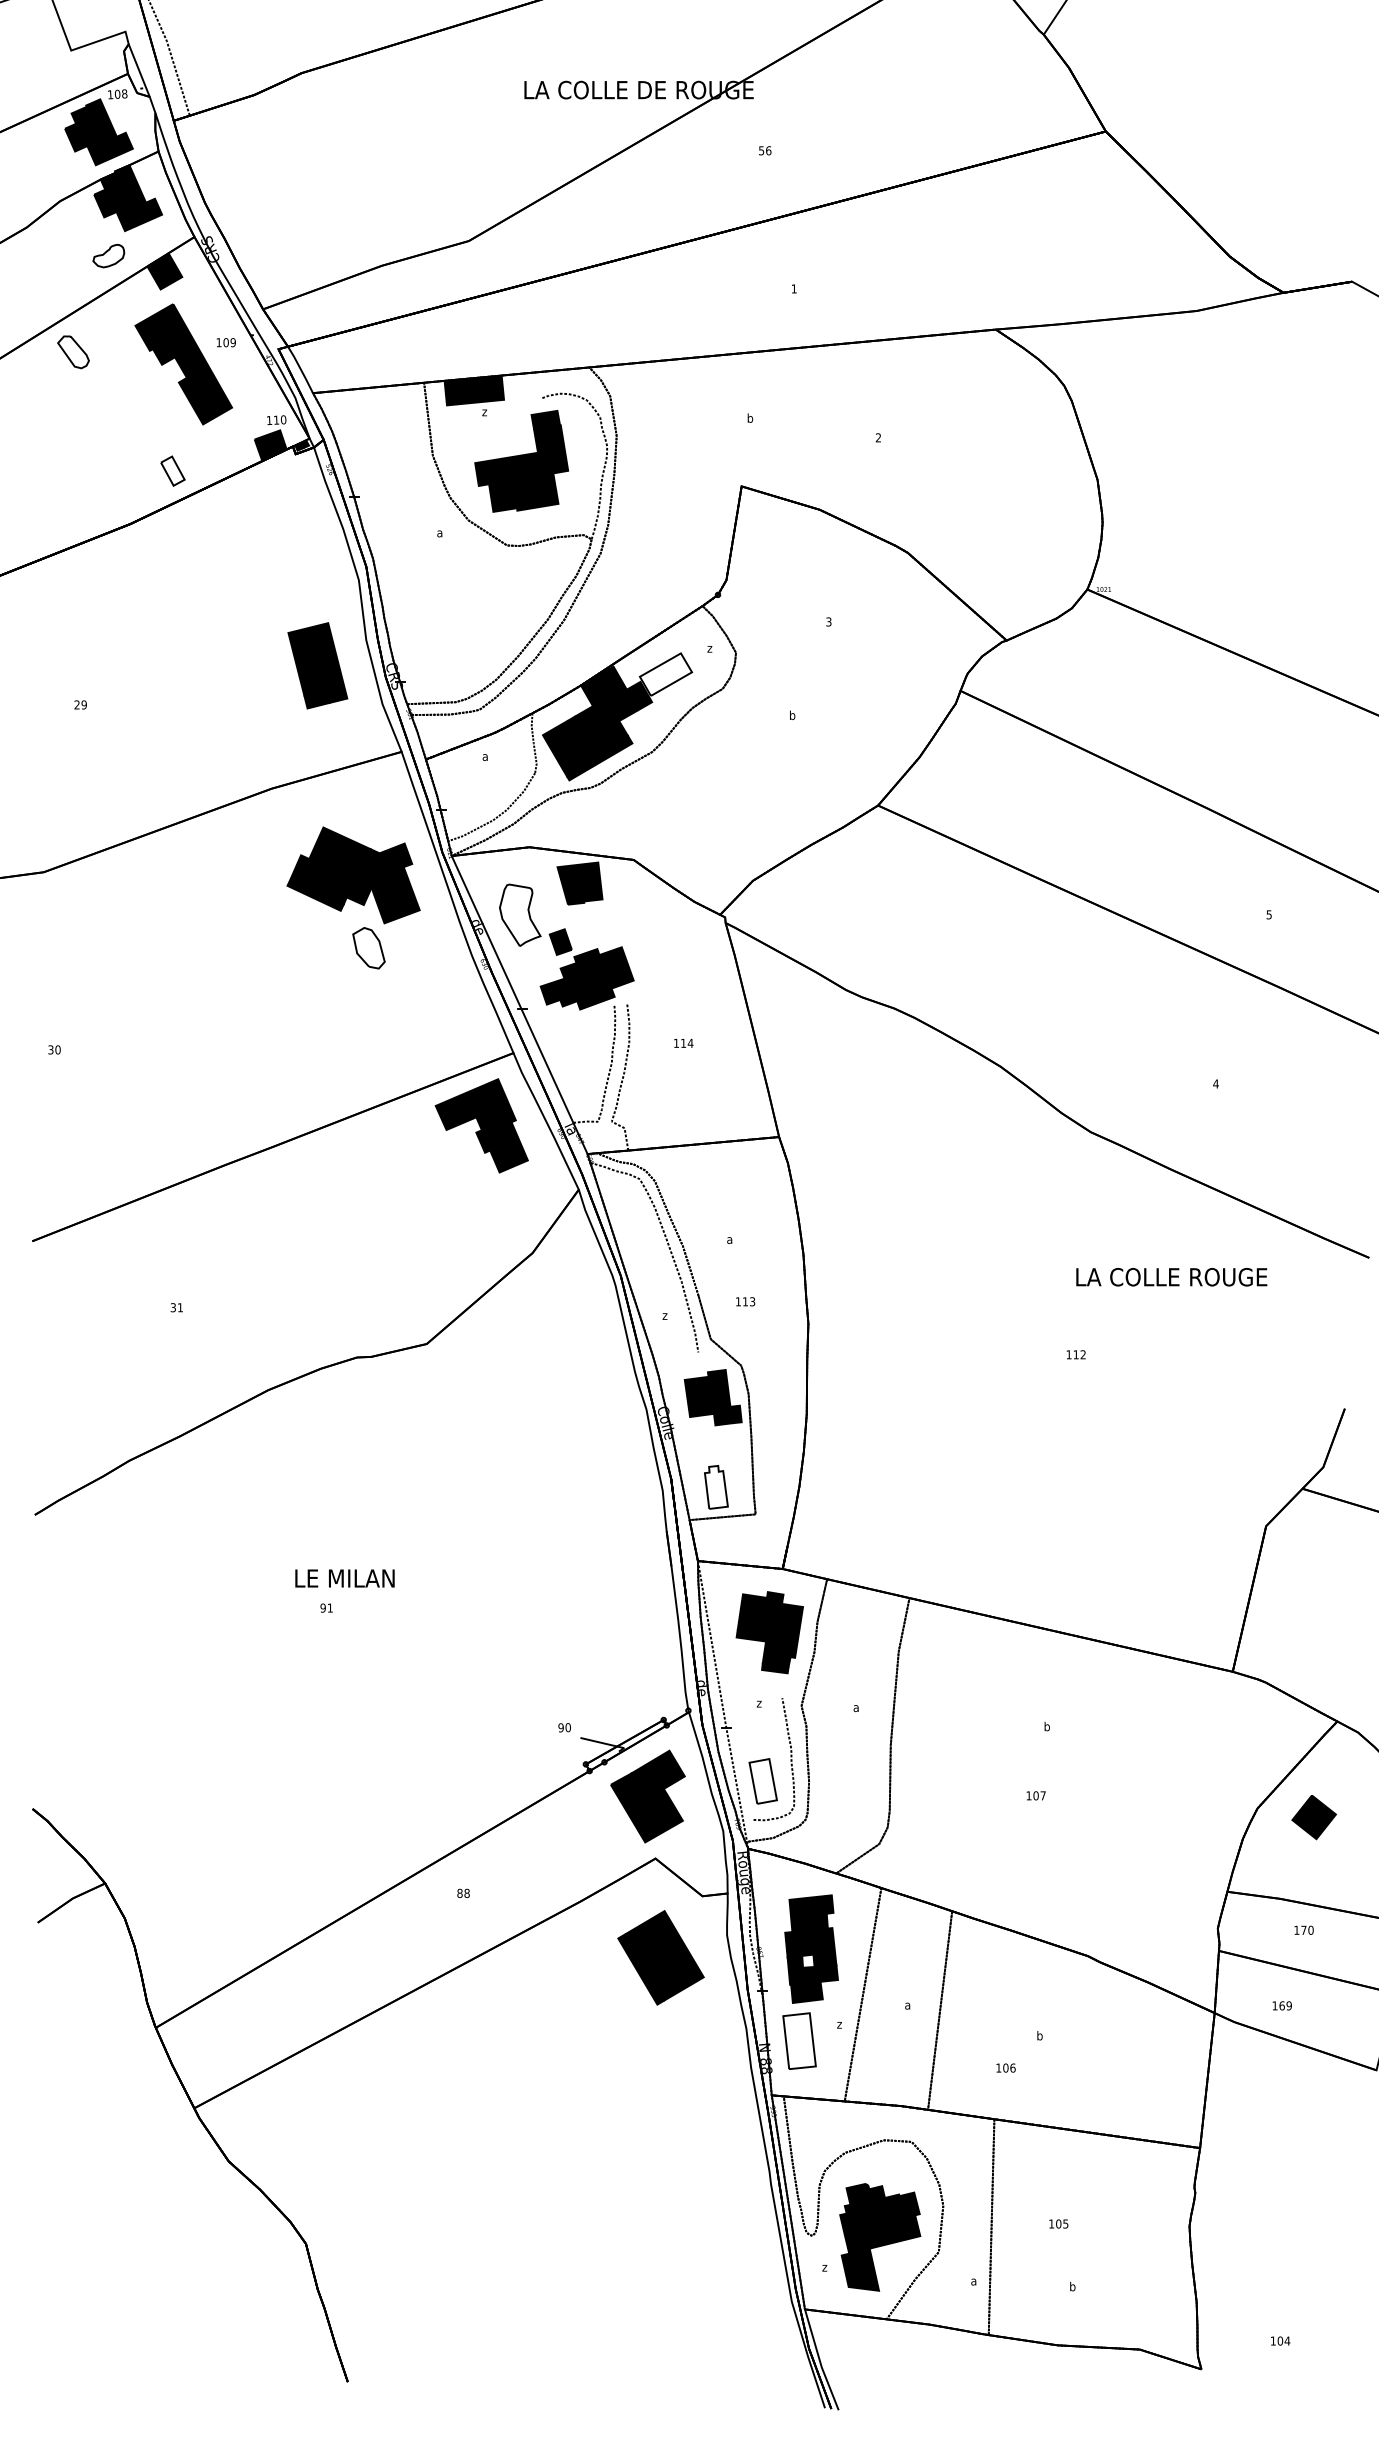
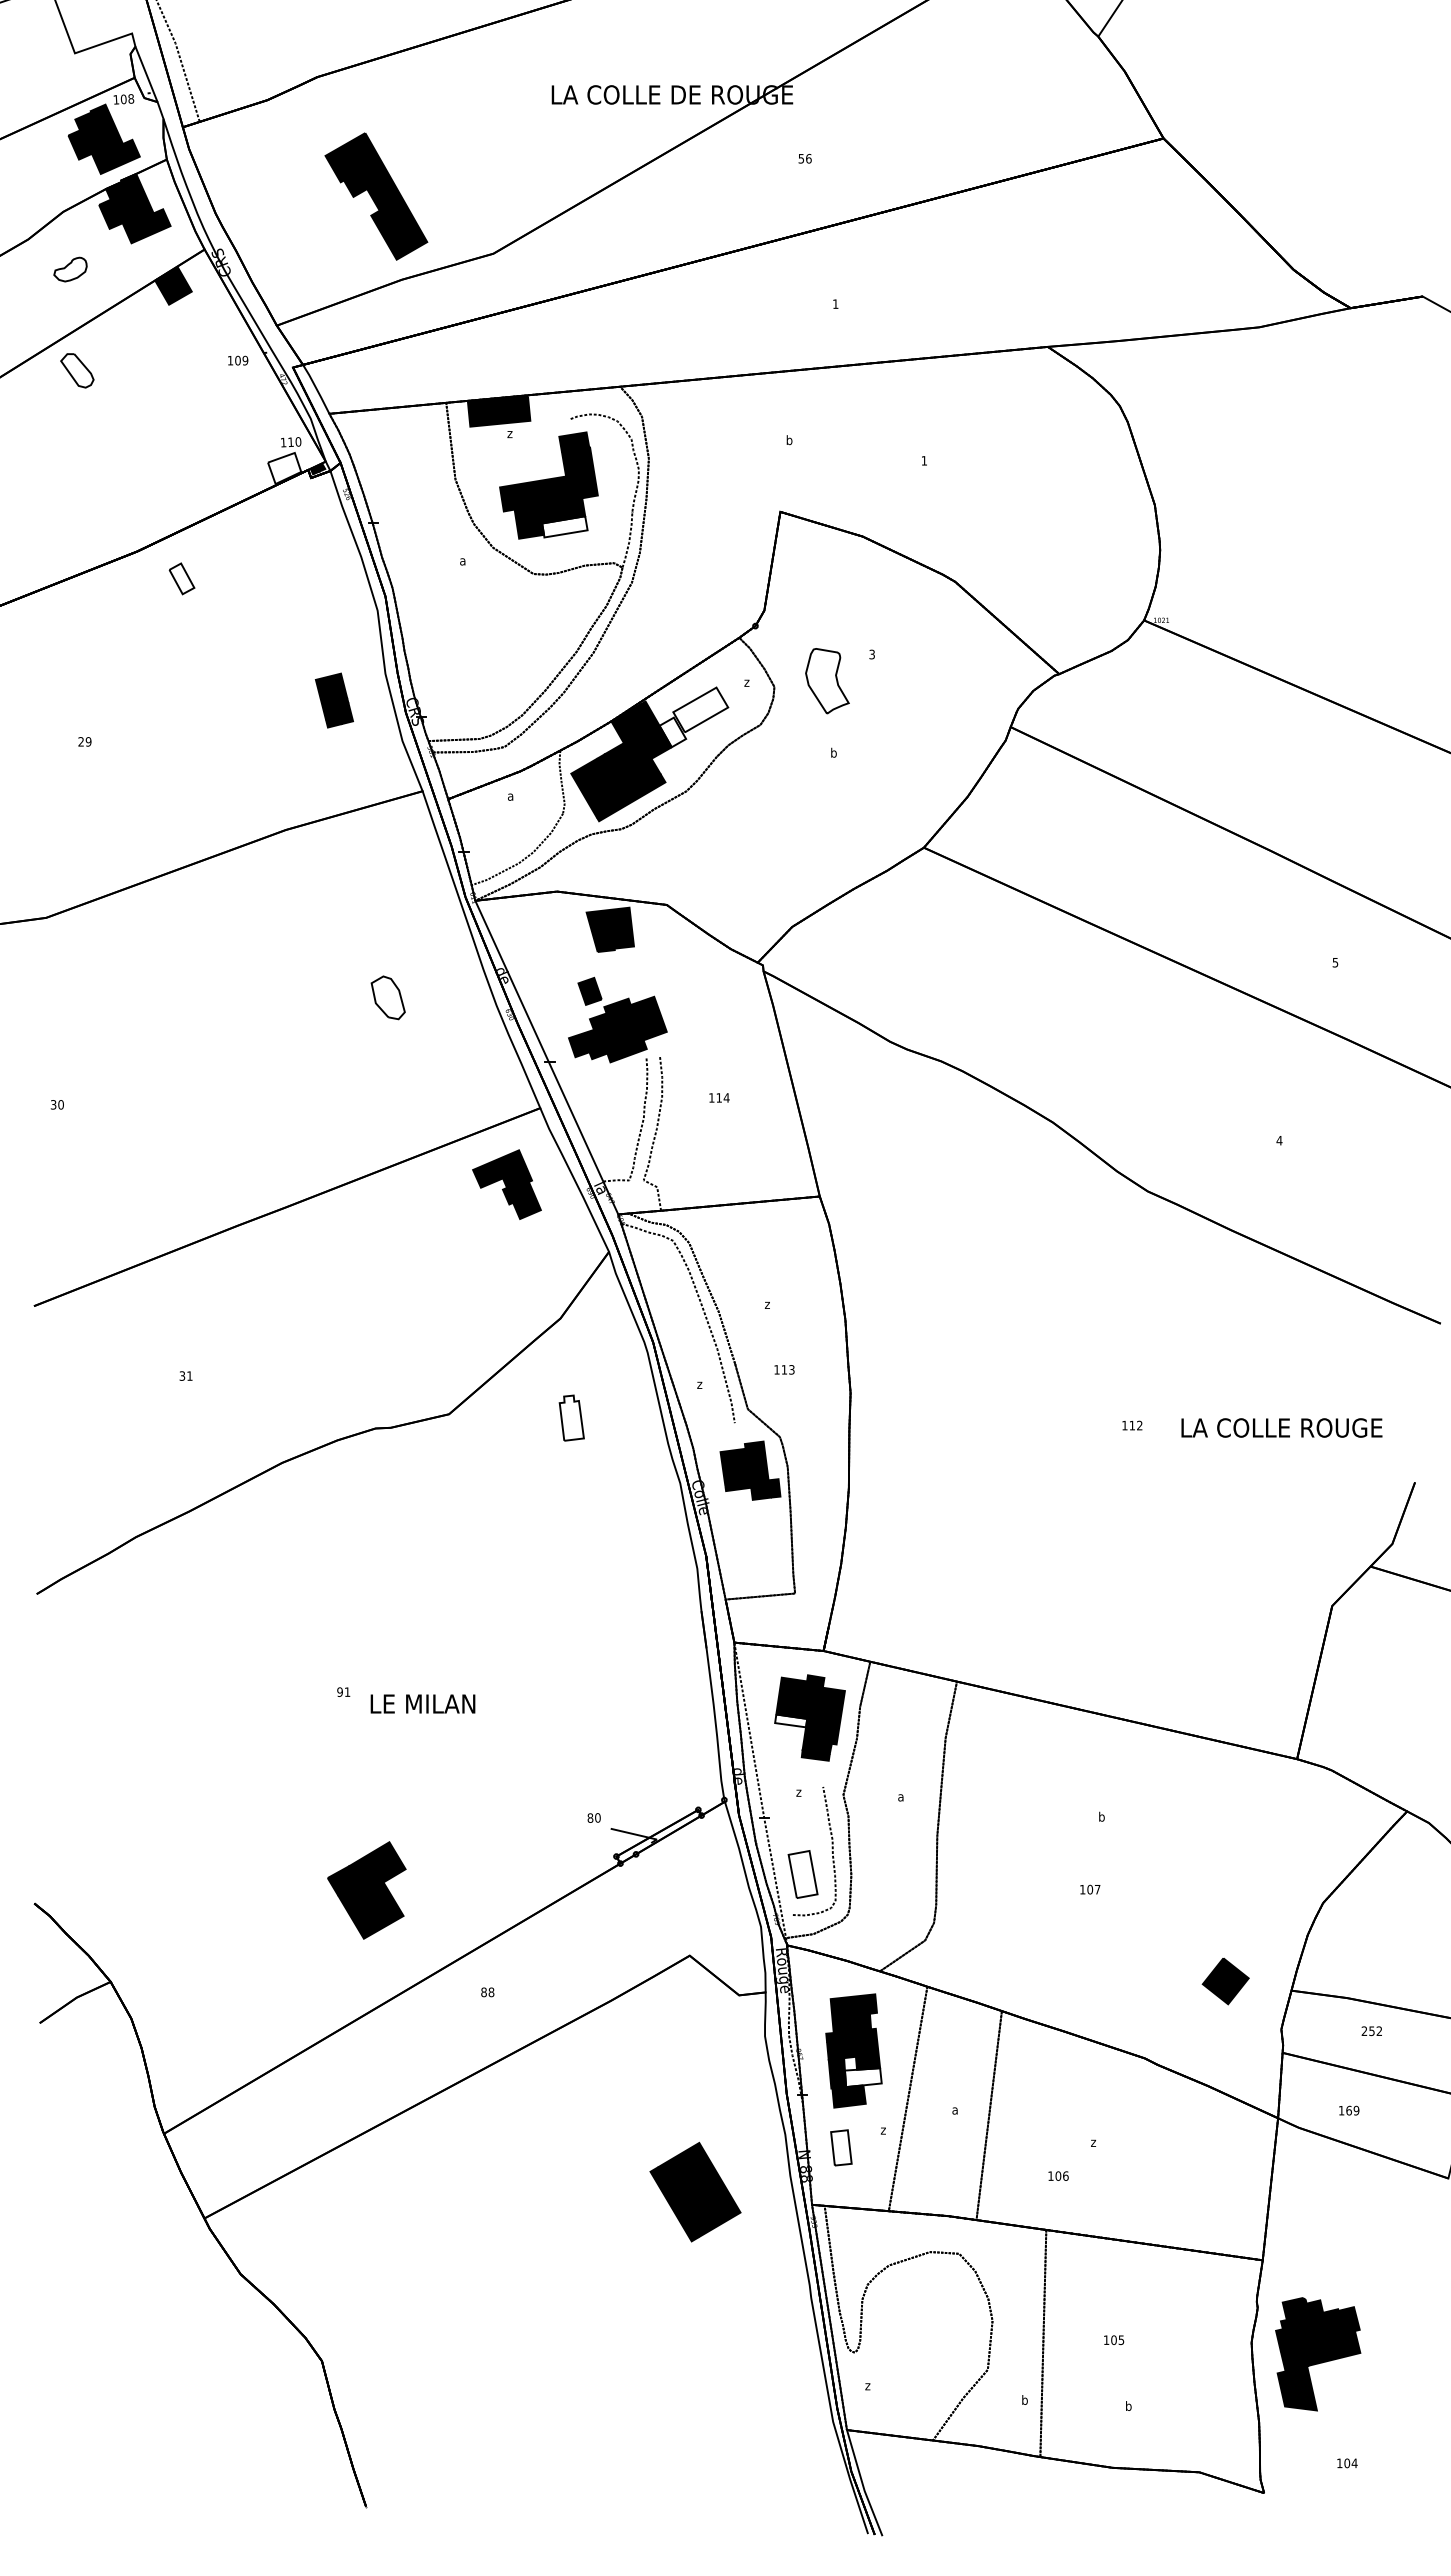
part: (108, 256) -> (70, 269), moved
part: (183, 364) -> (376, 196), moved
text: (877, 437) -> (923, 460), 2 -> 1
fill: (270, 445) -> (284, 468), removed
part: (172, 470) -> (181, 578), moved
fill: (536, 500) -> (564, 526), removed
part: (317, 665) -> (334, 700), size x0.6
fill: (639, 696) -> (672, 732), removed
part: (353, 874) -> (371, 920), removed
part: (520, 915) -> (827, 681), moved
part: (481, 1125) -> (506, 1184), size x0.7
text: (729, 1240) -> (767, 1305), a -> z
text: (1171, 1276) -> (1281, 1427), moved
part: (716, 1486) -> (571, 1417), moved
text: (344, 1578) -> (422, 1703), moved
fill: (752, 1635) -> (791, 1720), removed
text: (561, 1727) -> (590, 1817), 90 -> 80
part: (647, 1796) -> (366, 1890), moved
part: (1313, 1817) -> (1225, 1981), moved
text: (1303, 1930) -> (1371, 2031), 170 -> 252
part: (660, 1957) -> (695, 2191), moved
fill: (819, 1974) -> (862, 2077), removed
text: (1040, 2036) -> (1094, 2142), b -> z
part: (799, 2040) -> (841, 2147), size x0.6
part: (880, 2237) -> (1318, 2354), moved
text: (973, 2280) -> (1024, 2399), a -> b

